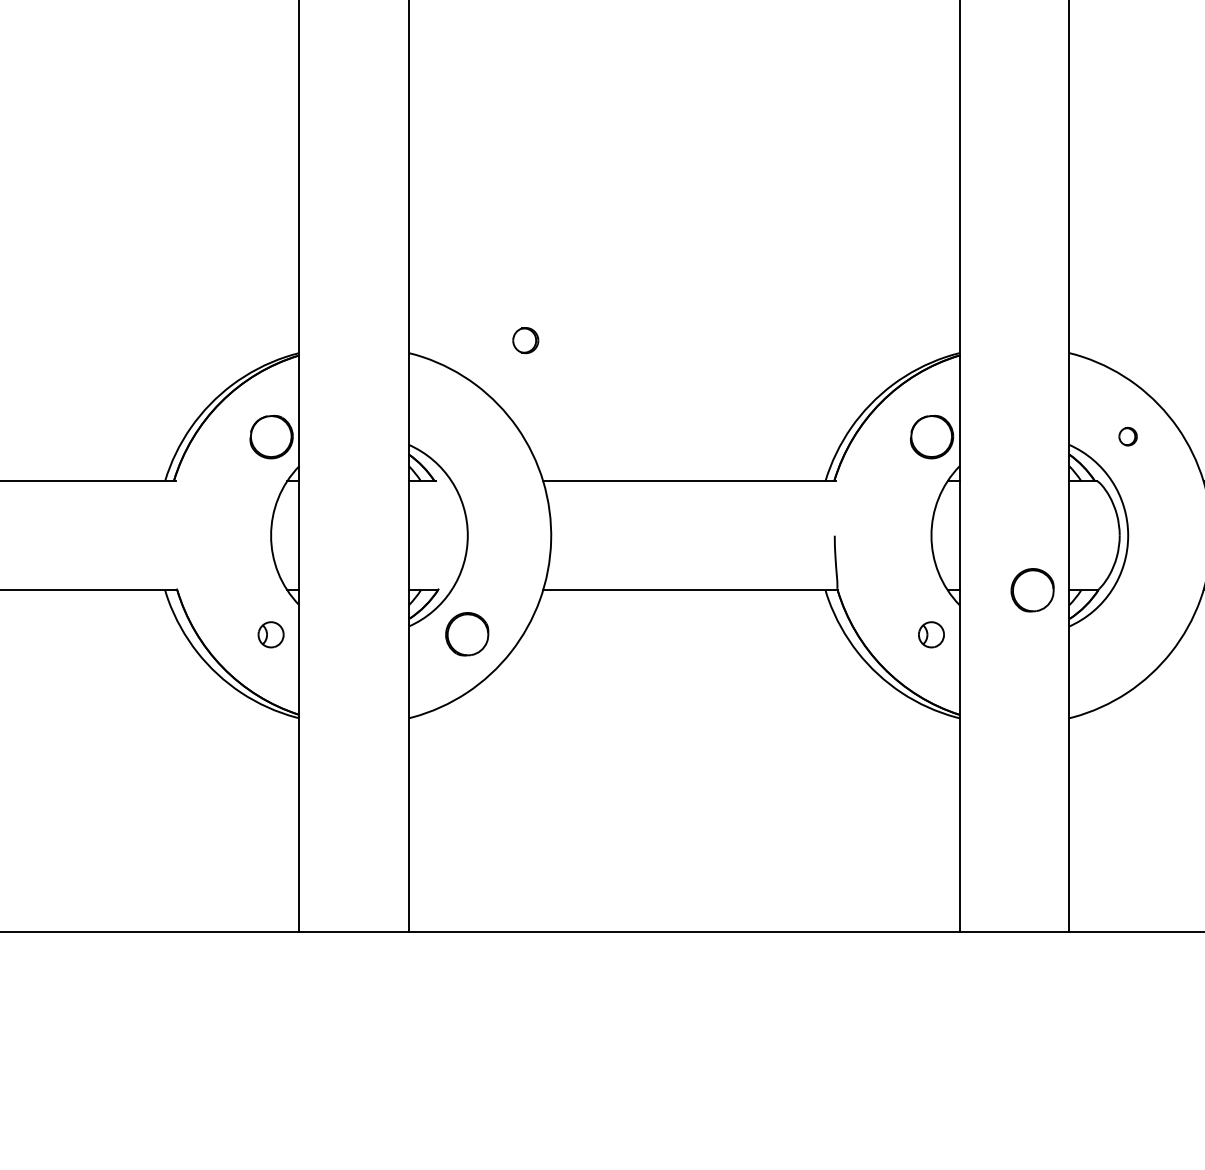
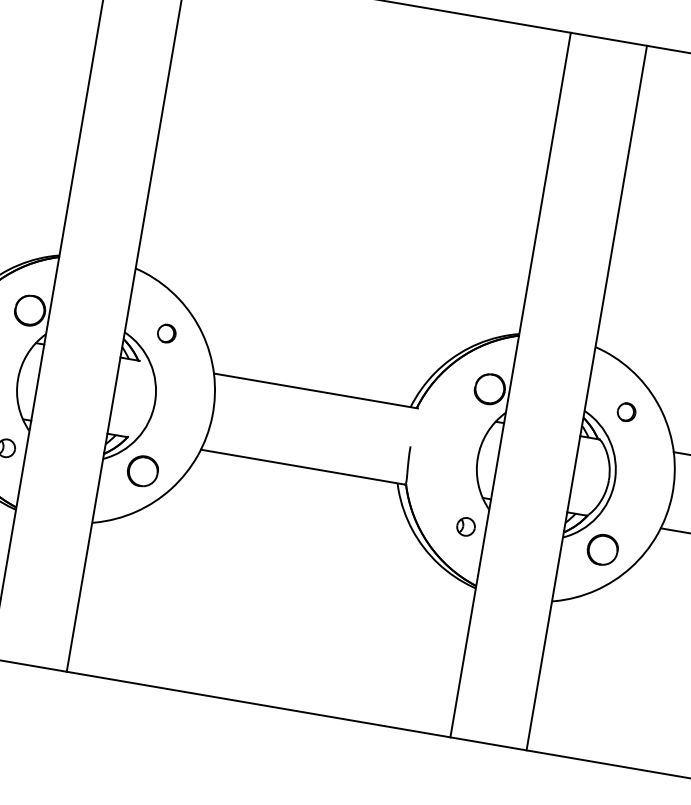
part: (525, 340) -> (166, 333), moved
part: (1127, 436) -> (626, 412), size x1.43
part: (1032, 590) -> (602, 549), moved

